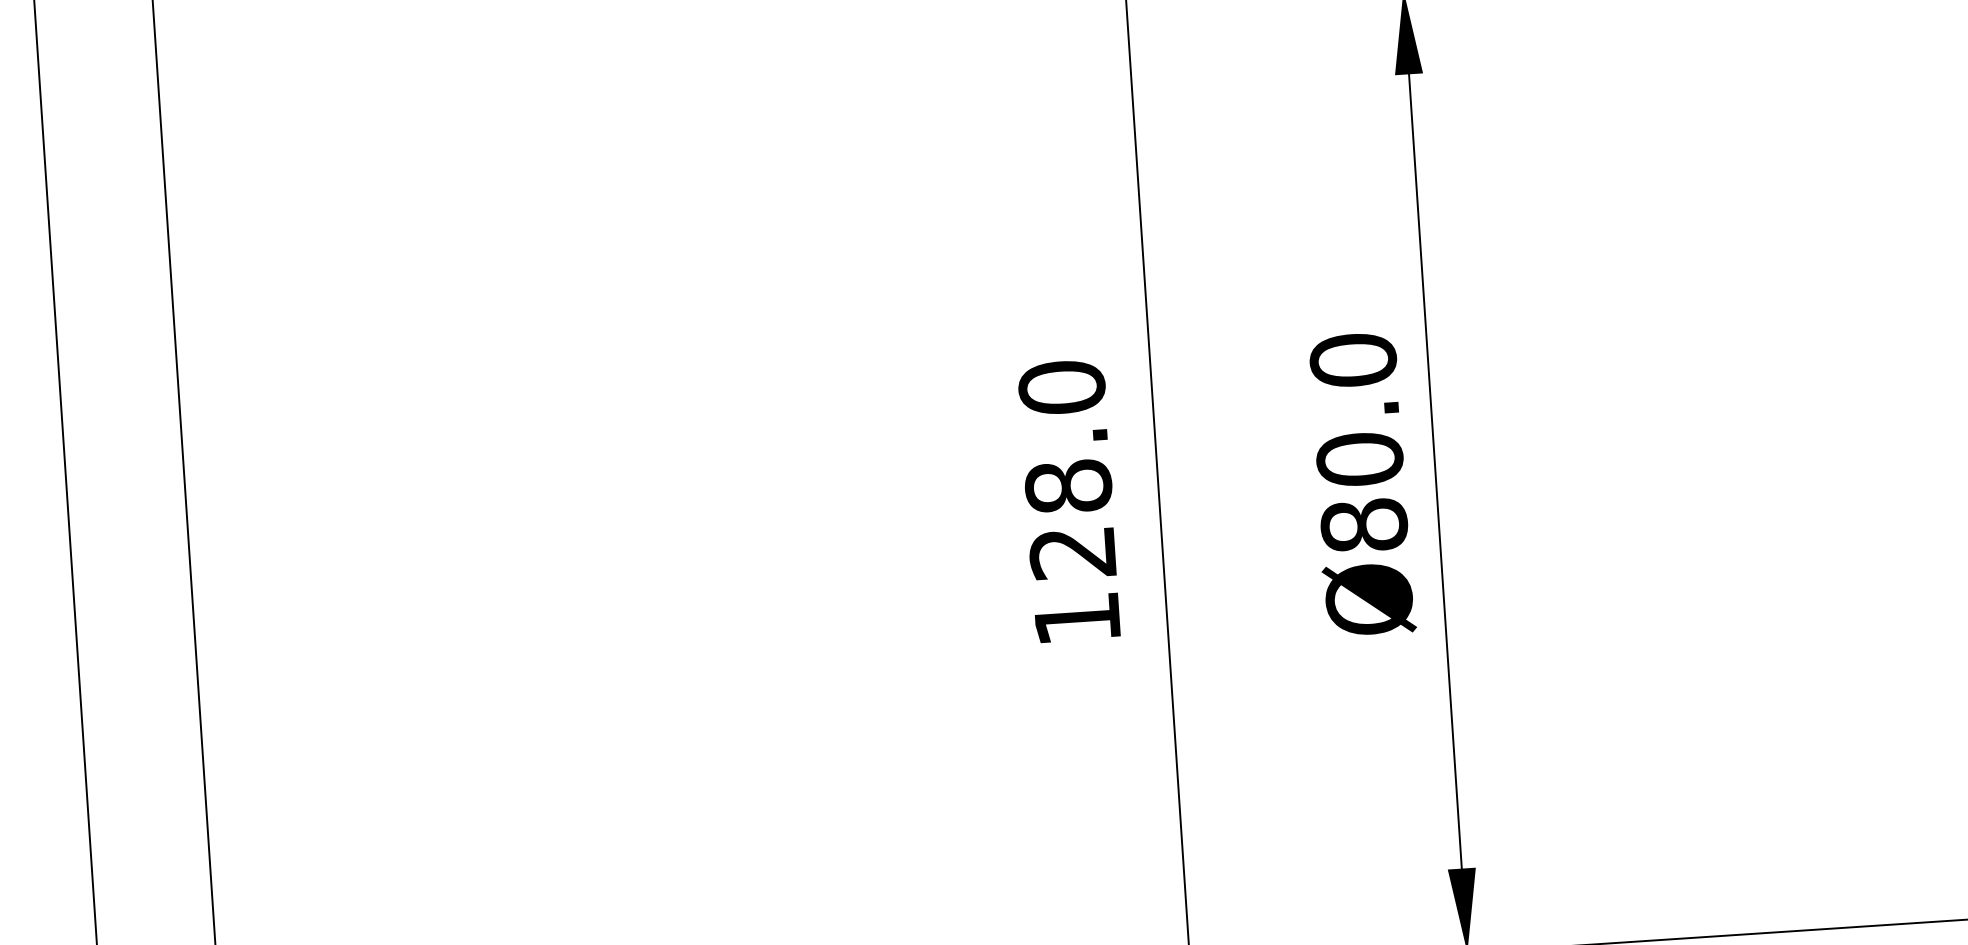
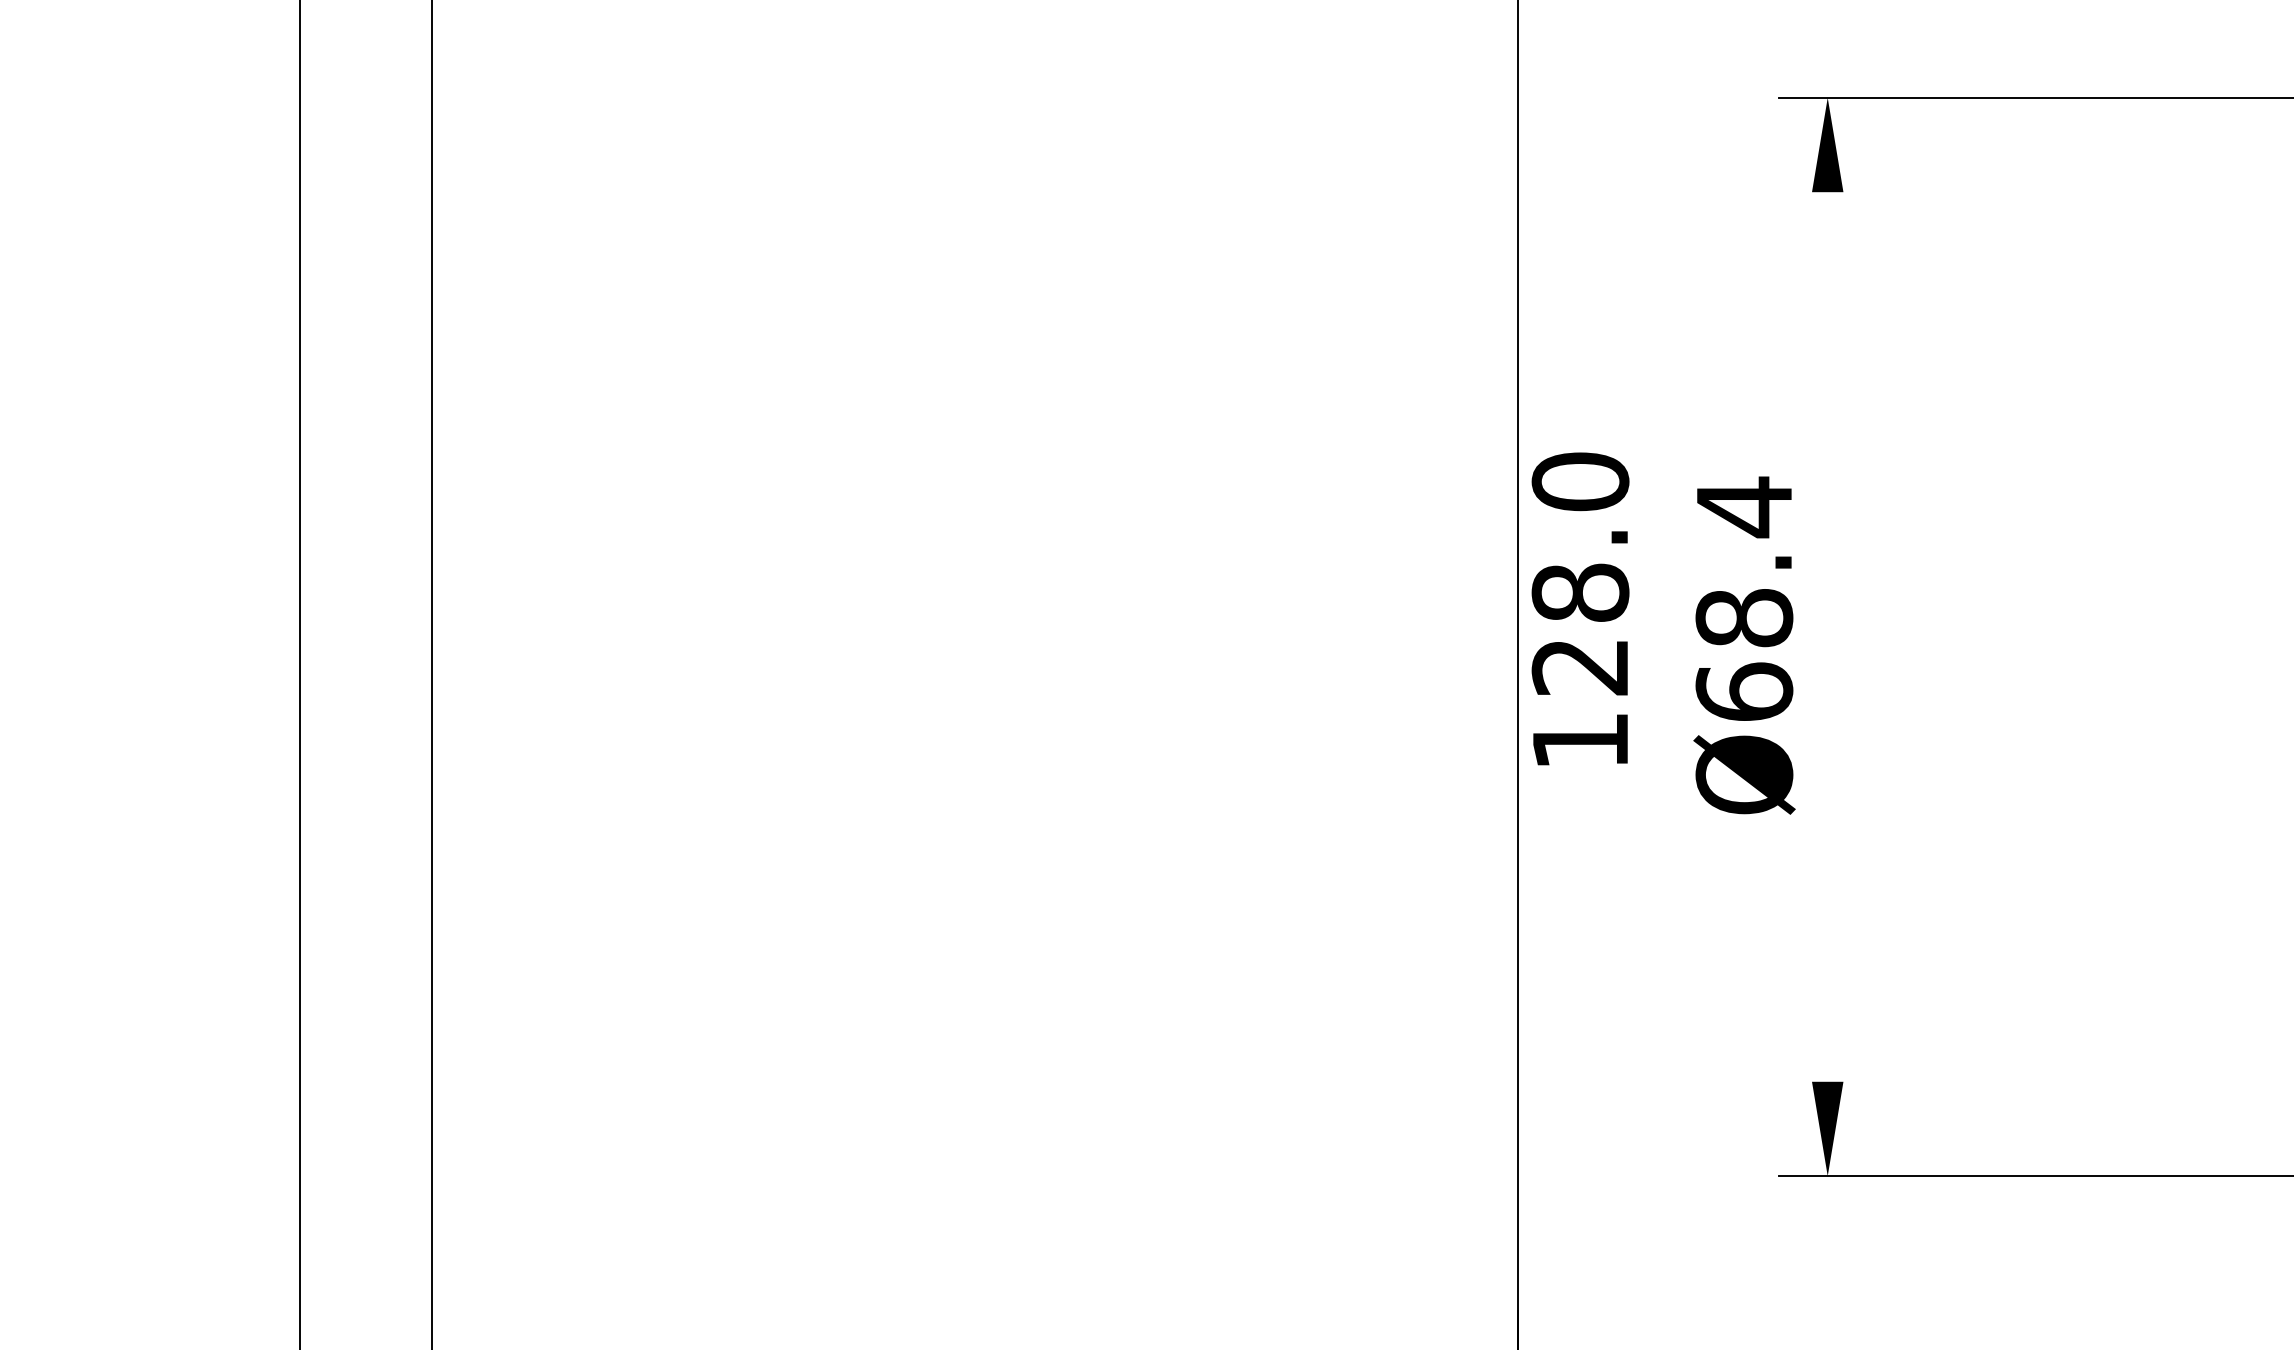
text: (1358, 442) -> (1744, 598), Ø80.0 -> Ø68.4
line: (1435, 471) -> (1827, 636), removed
text: (1069, 500) -> (1580, 608), moved

